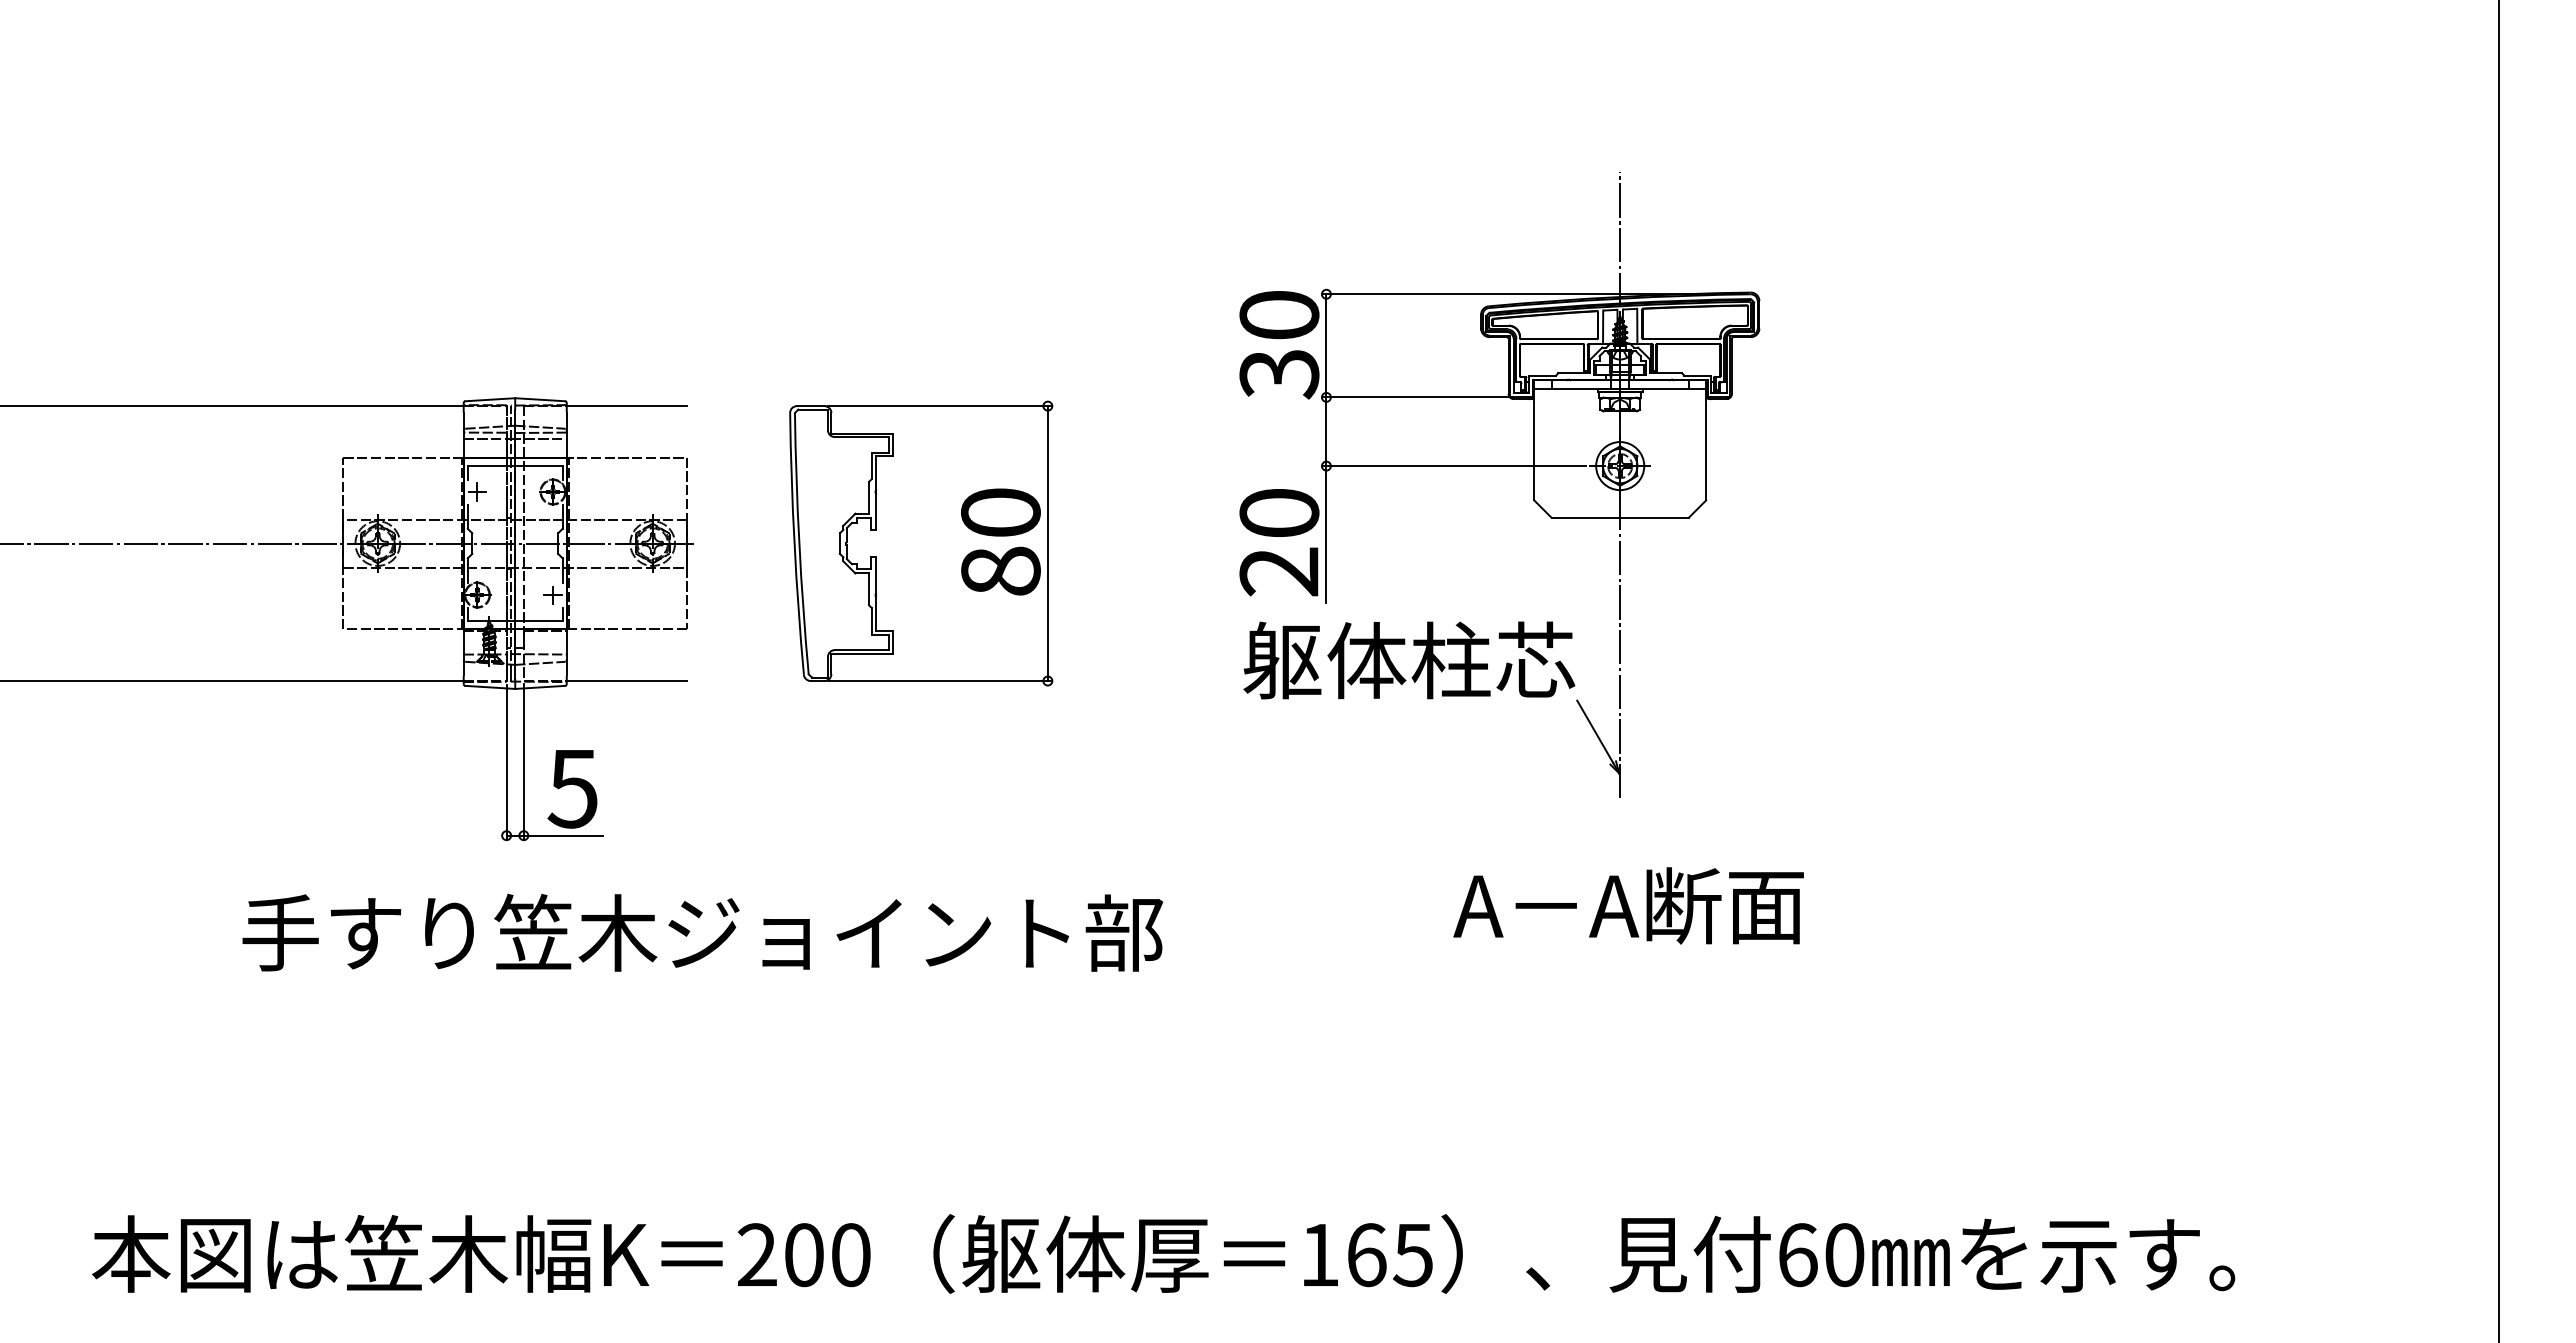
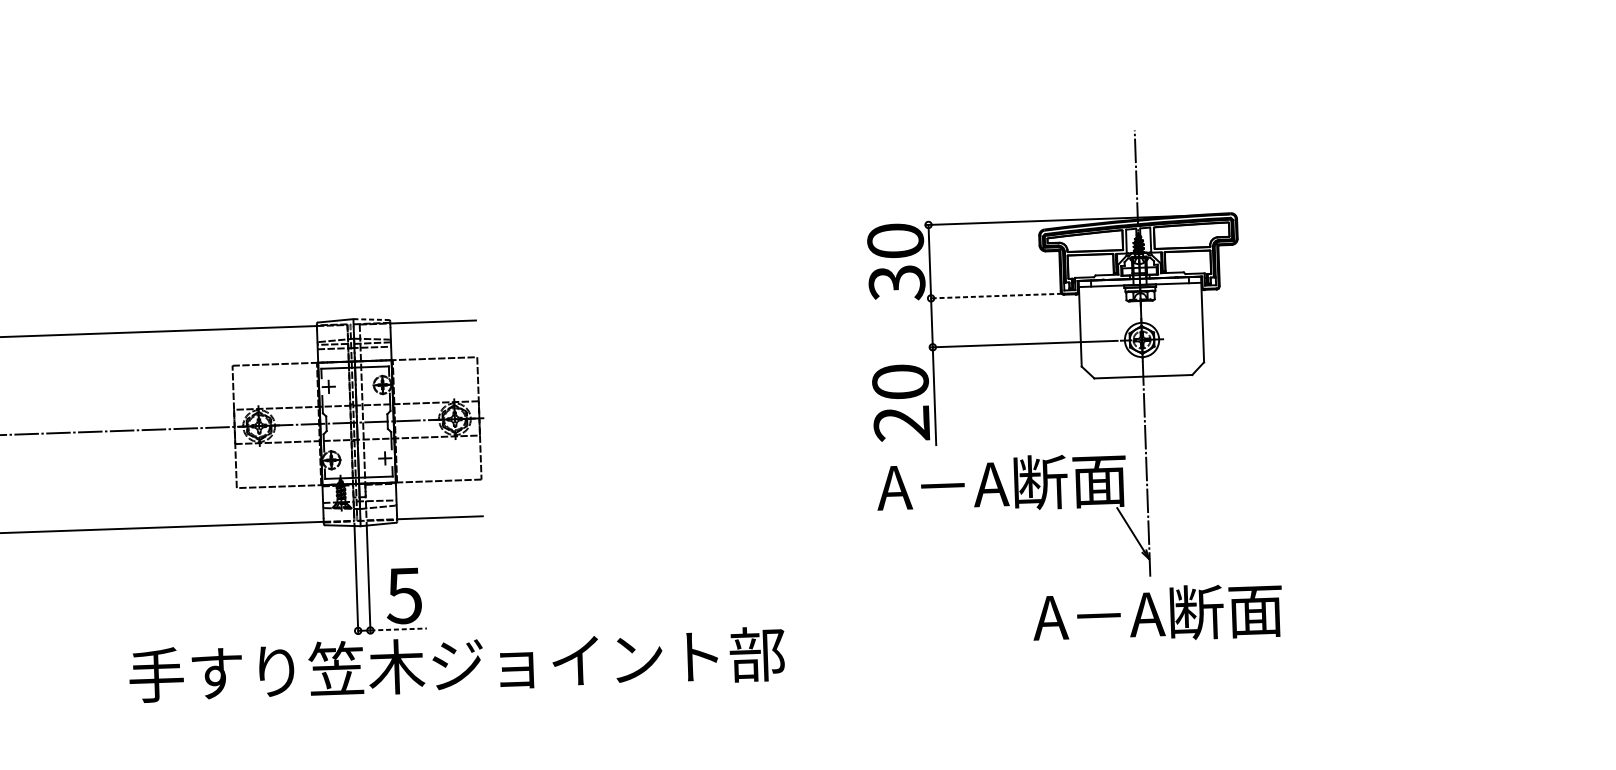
line: (1416, 397) -> (995, 296), solid -> dashed
line: (540, 399) -> (371, 319), solid -> dashed
part: (921, 543) -> (646, 412), removed
text: (1415, 660) -> (1001, 483), 躯体柱芯 -> A－A断面
line: (563, 835) -> (398, 629), solid -> dashed
text: (1628, 905) -> (1157, 613), moved
text: (702, 932) -> (456, 664), moved

